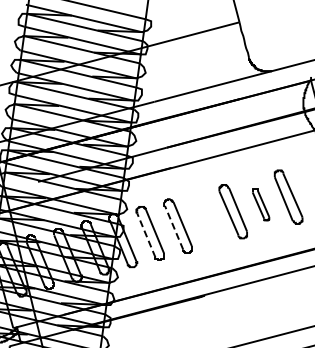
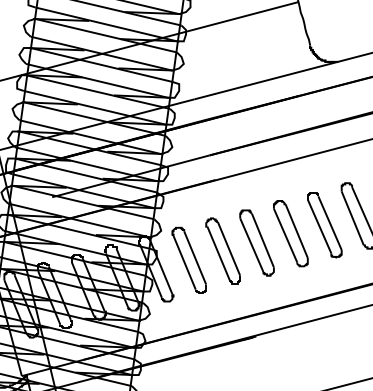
part: (260, 204) -> (324, 224), size x1.67
part: (205, 218) -> (256, 241), added
line: (174, 227) -> (219, 253), dashed -> solid
line: (146, 235) -> (184, 262), dashed -> solid

